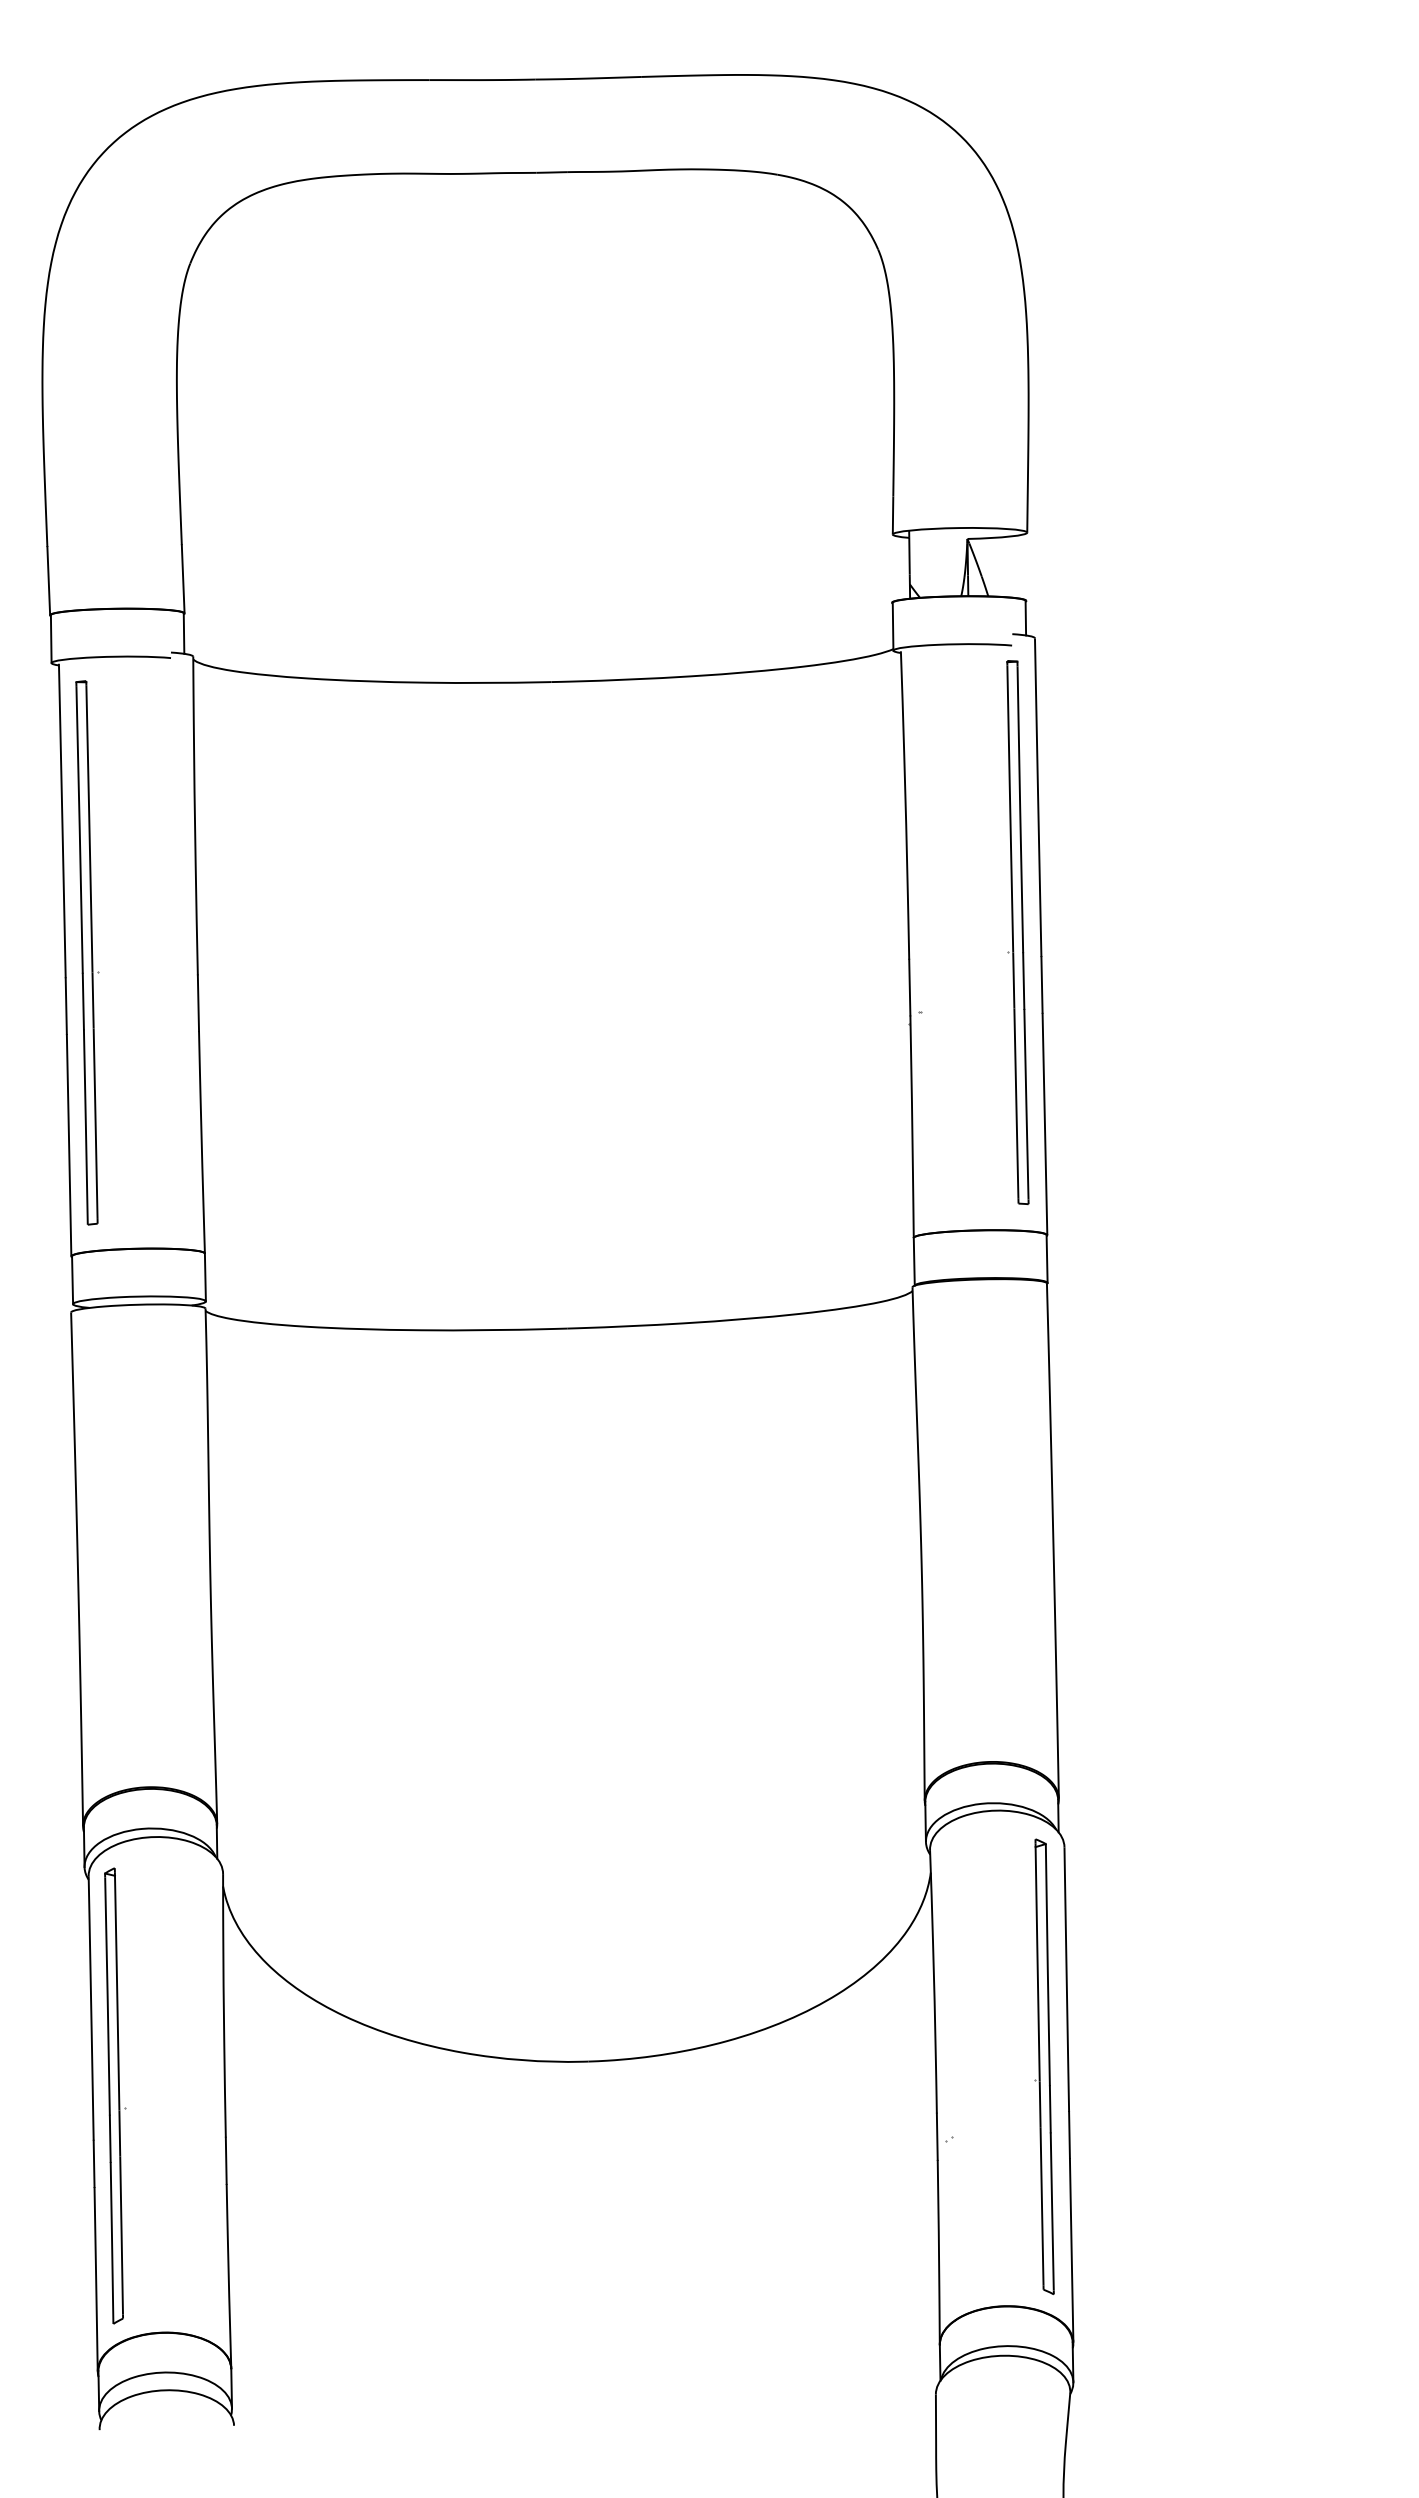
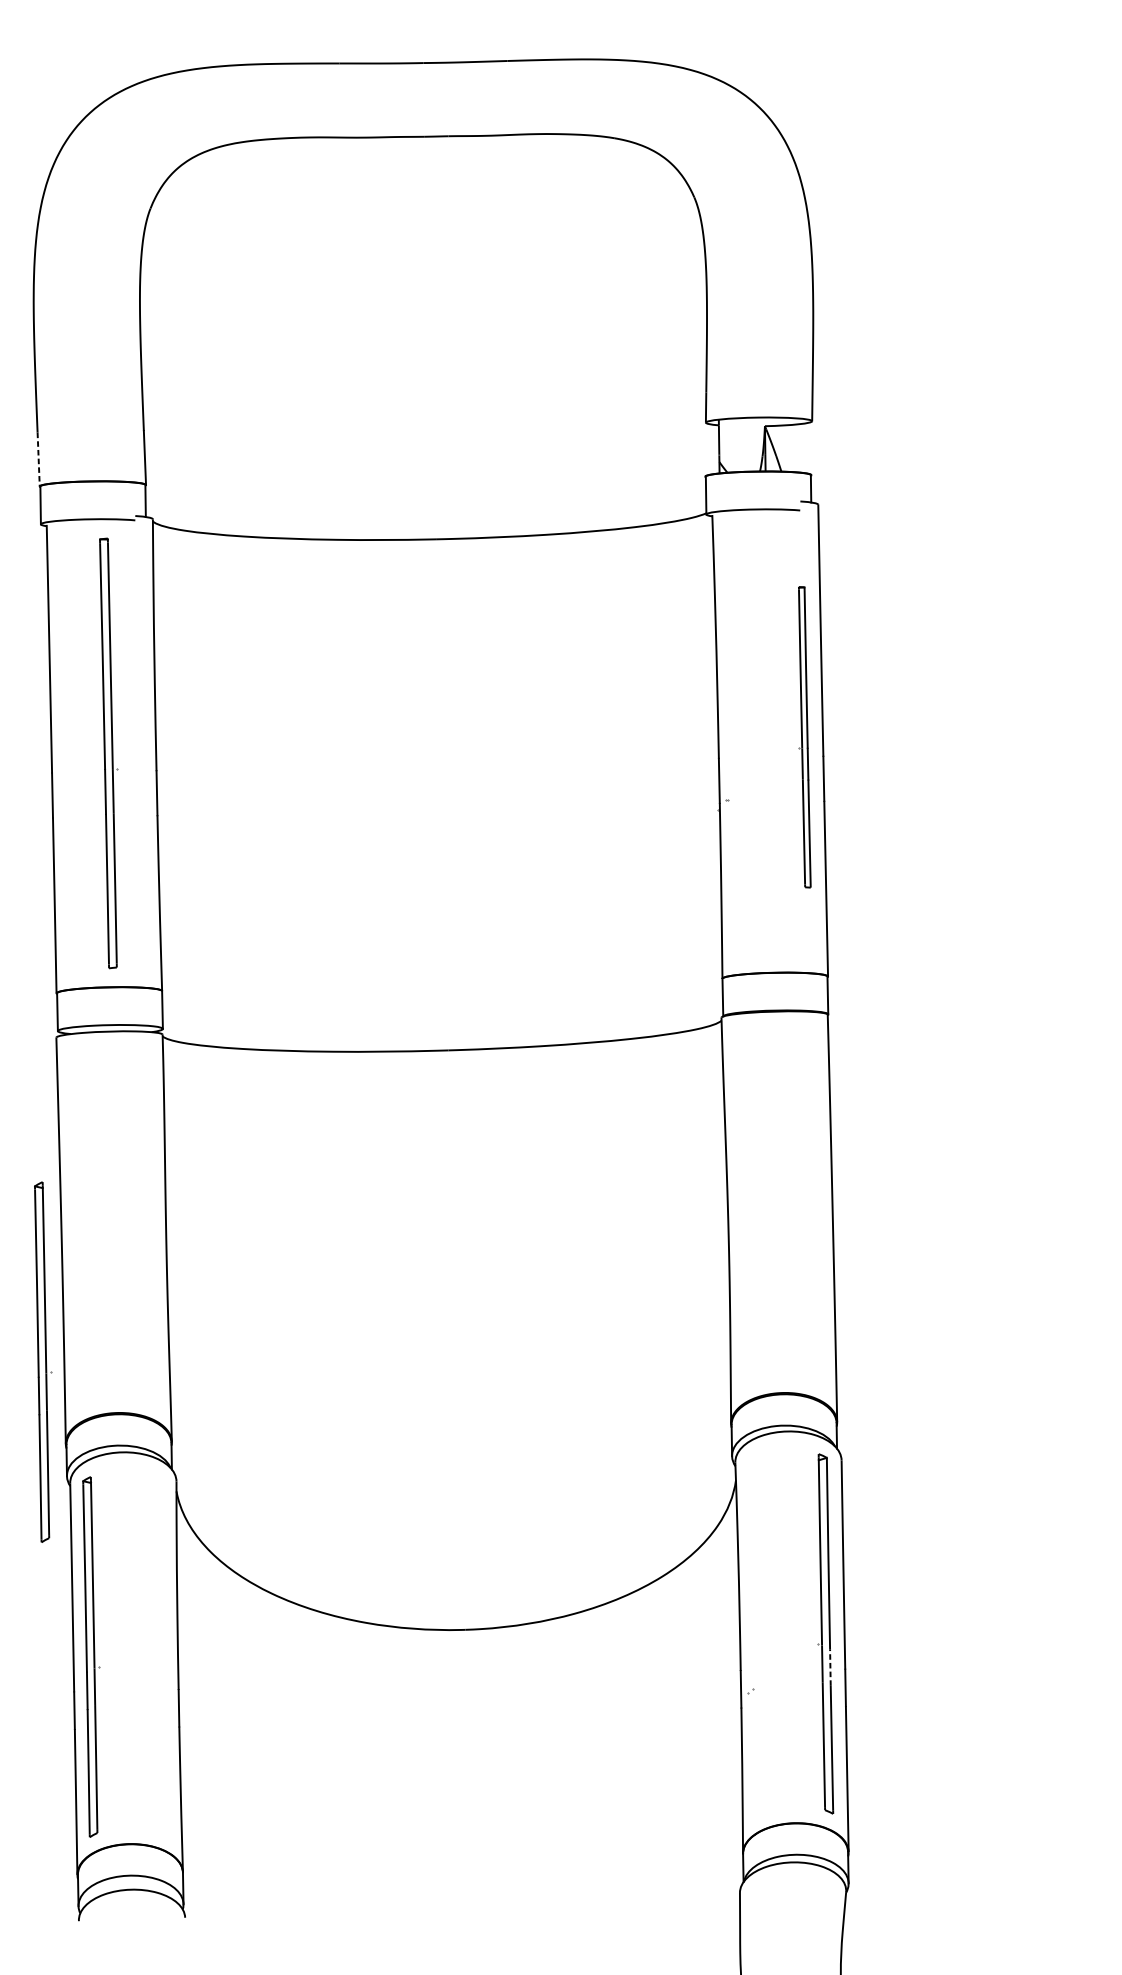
line: (48, 581) -> (38, 459), solid -> dashed
part: (1017, 932) -> (804, 737), size x0.7
part: (87, 952) -> (108, 753), moved
part: (54, 1722) -> (43, 1361), added
line: (1050, 2108) -> (830, 1666), solid -> dashed

